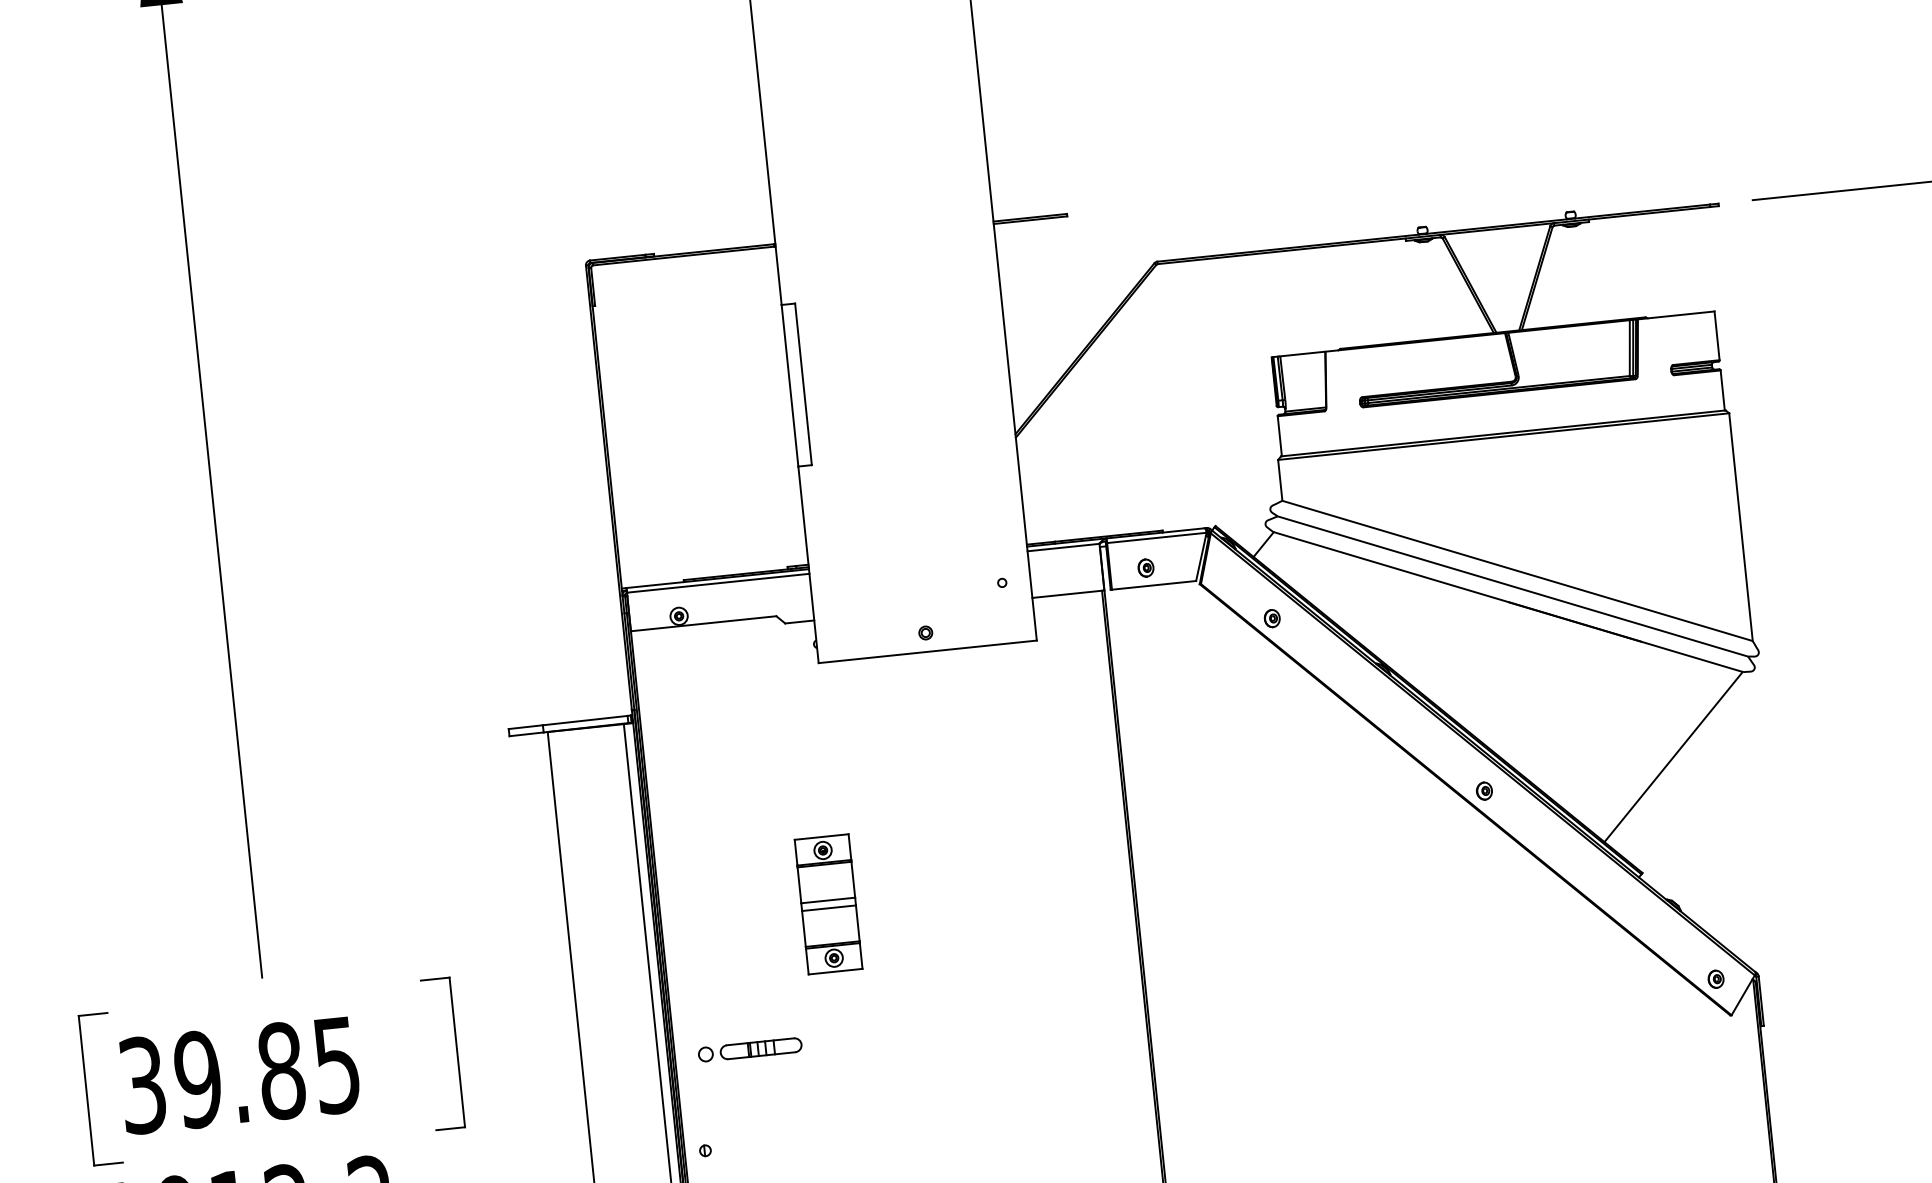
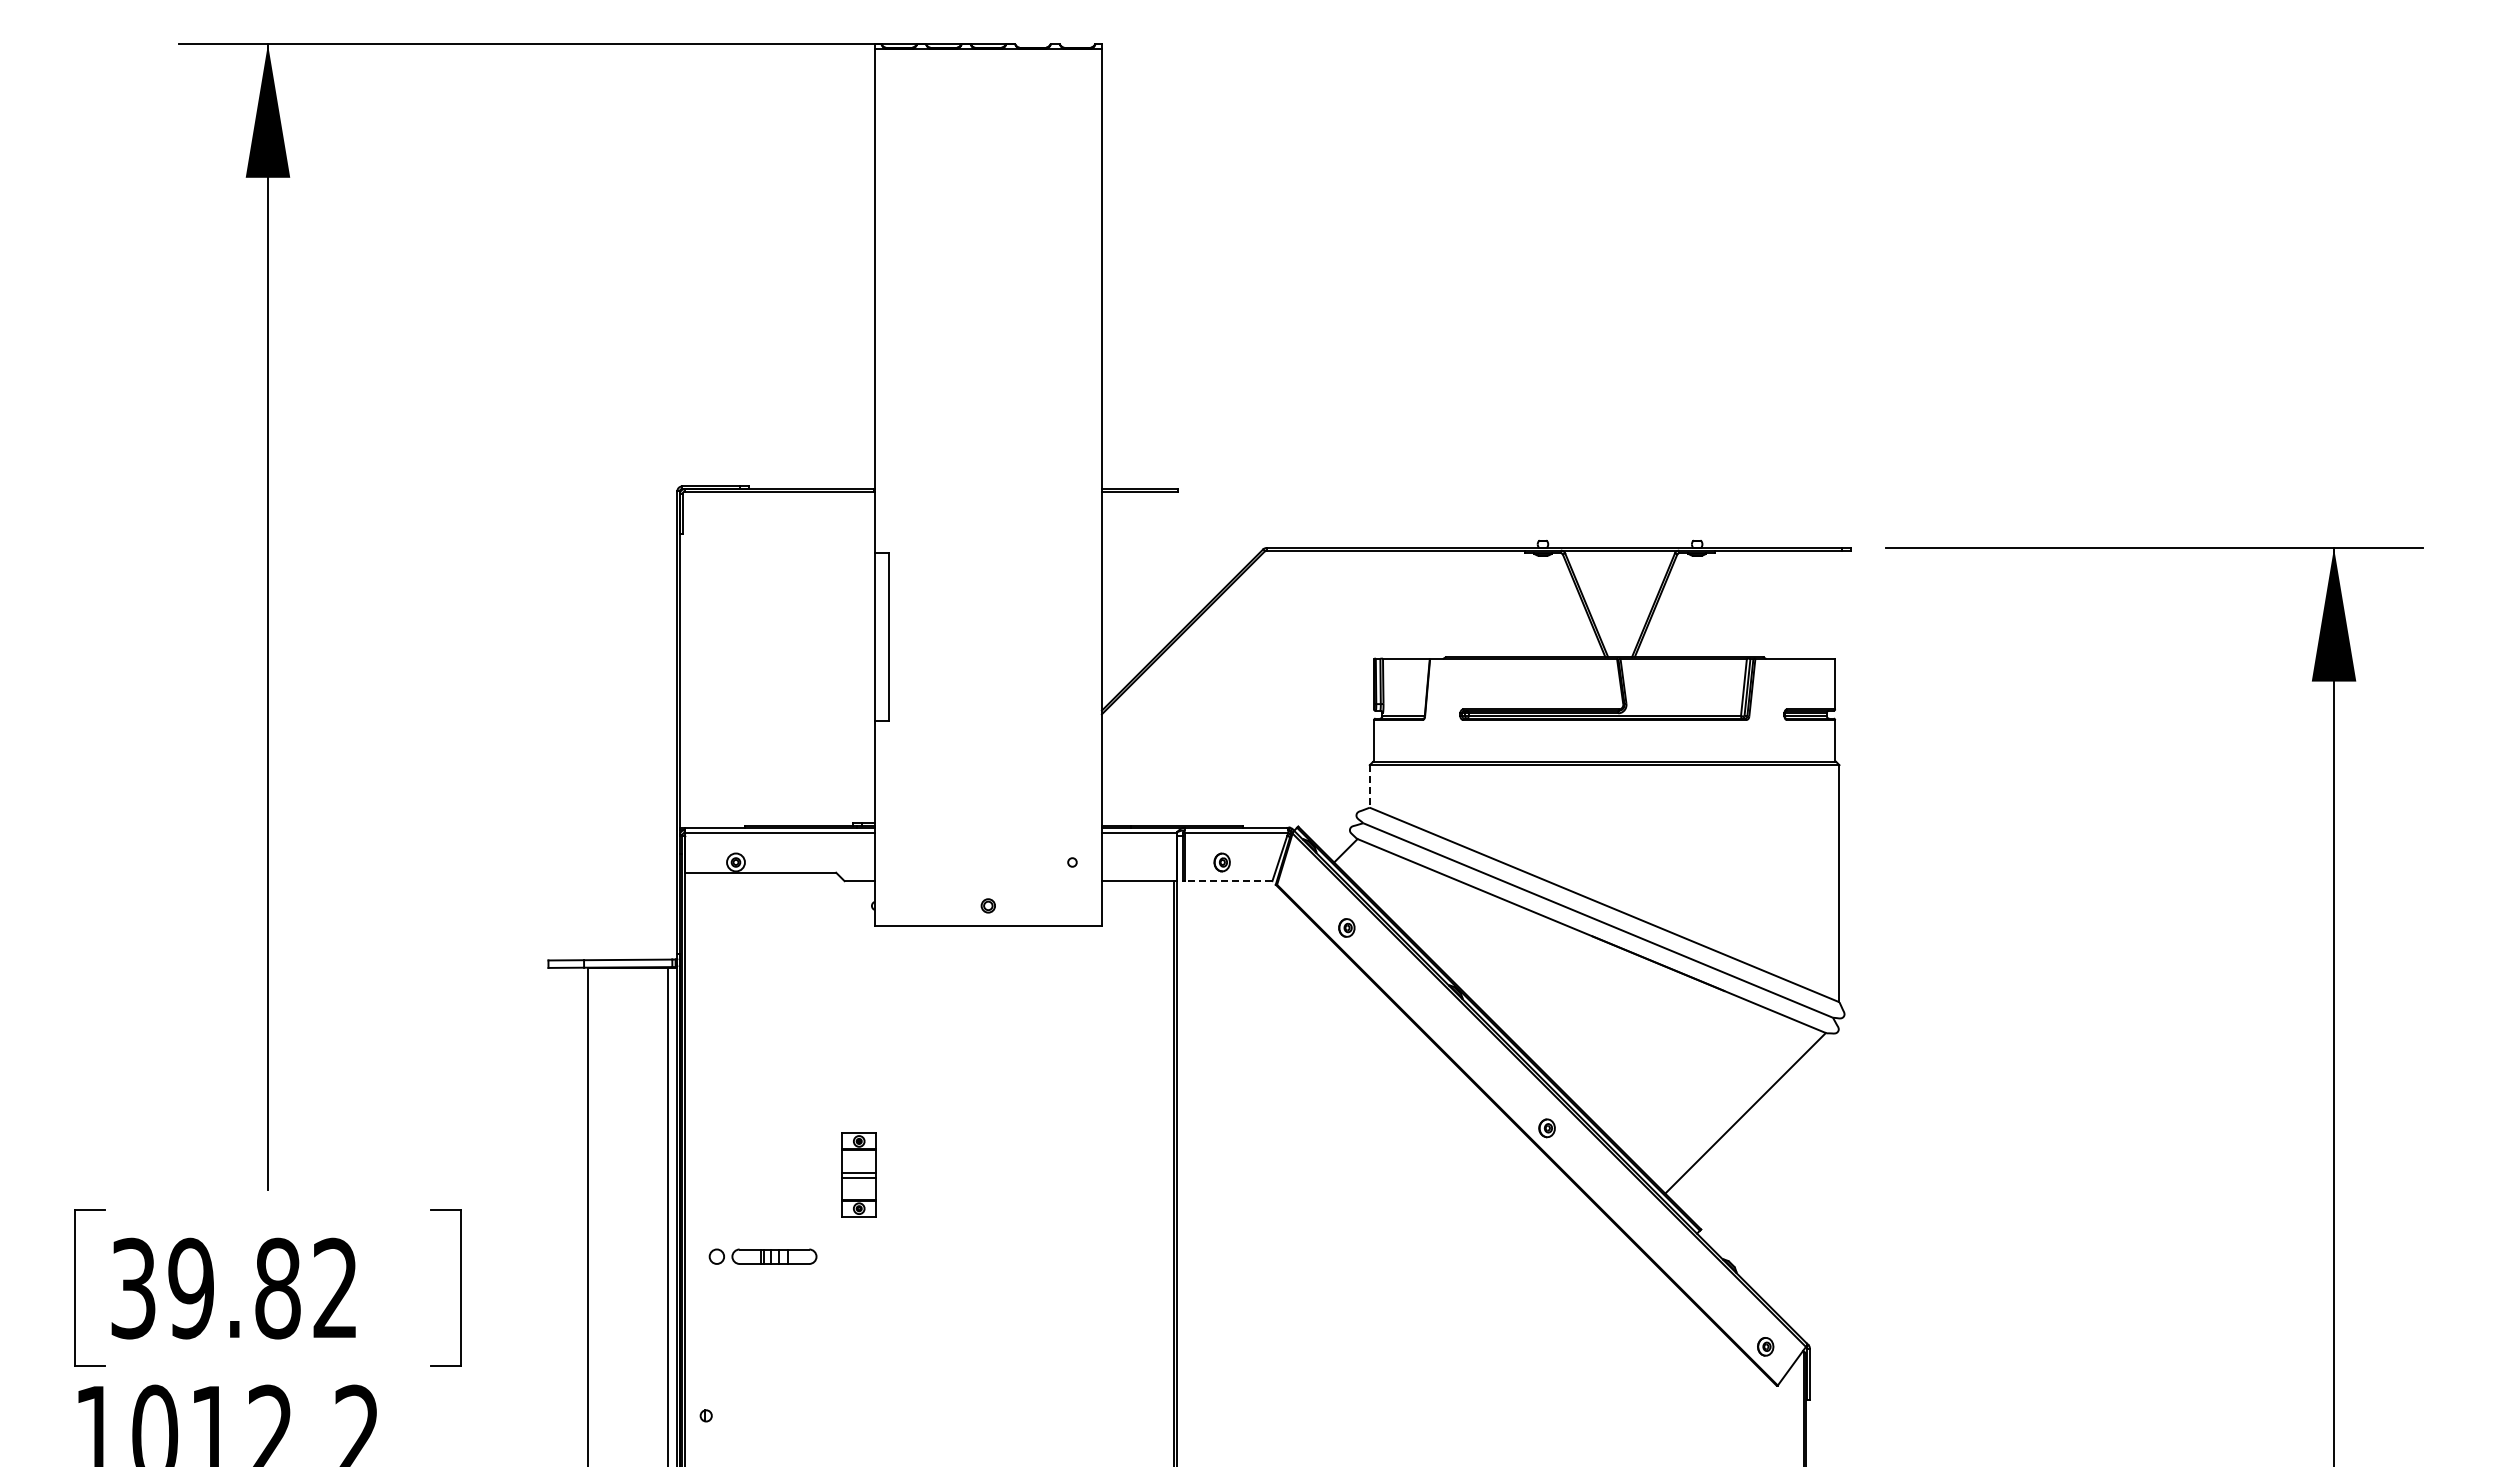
line: (1279, 480) -> (1369, 786), solid -> dashed
line: (1154, 585) -> (1228, 881), solid -> dashed
part: (827, 903) -> (858, 1174), size x0.6
part: (749, 1049) -> (762, 1256), moved
text: (335, 1065) -> (334, 1288), 39.85 -> 39.82

